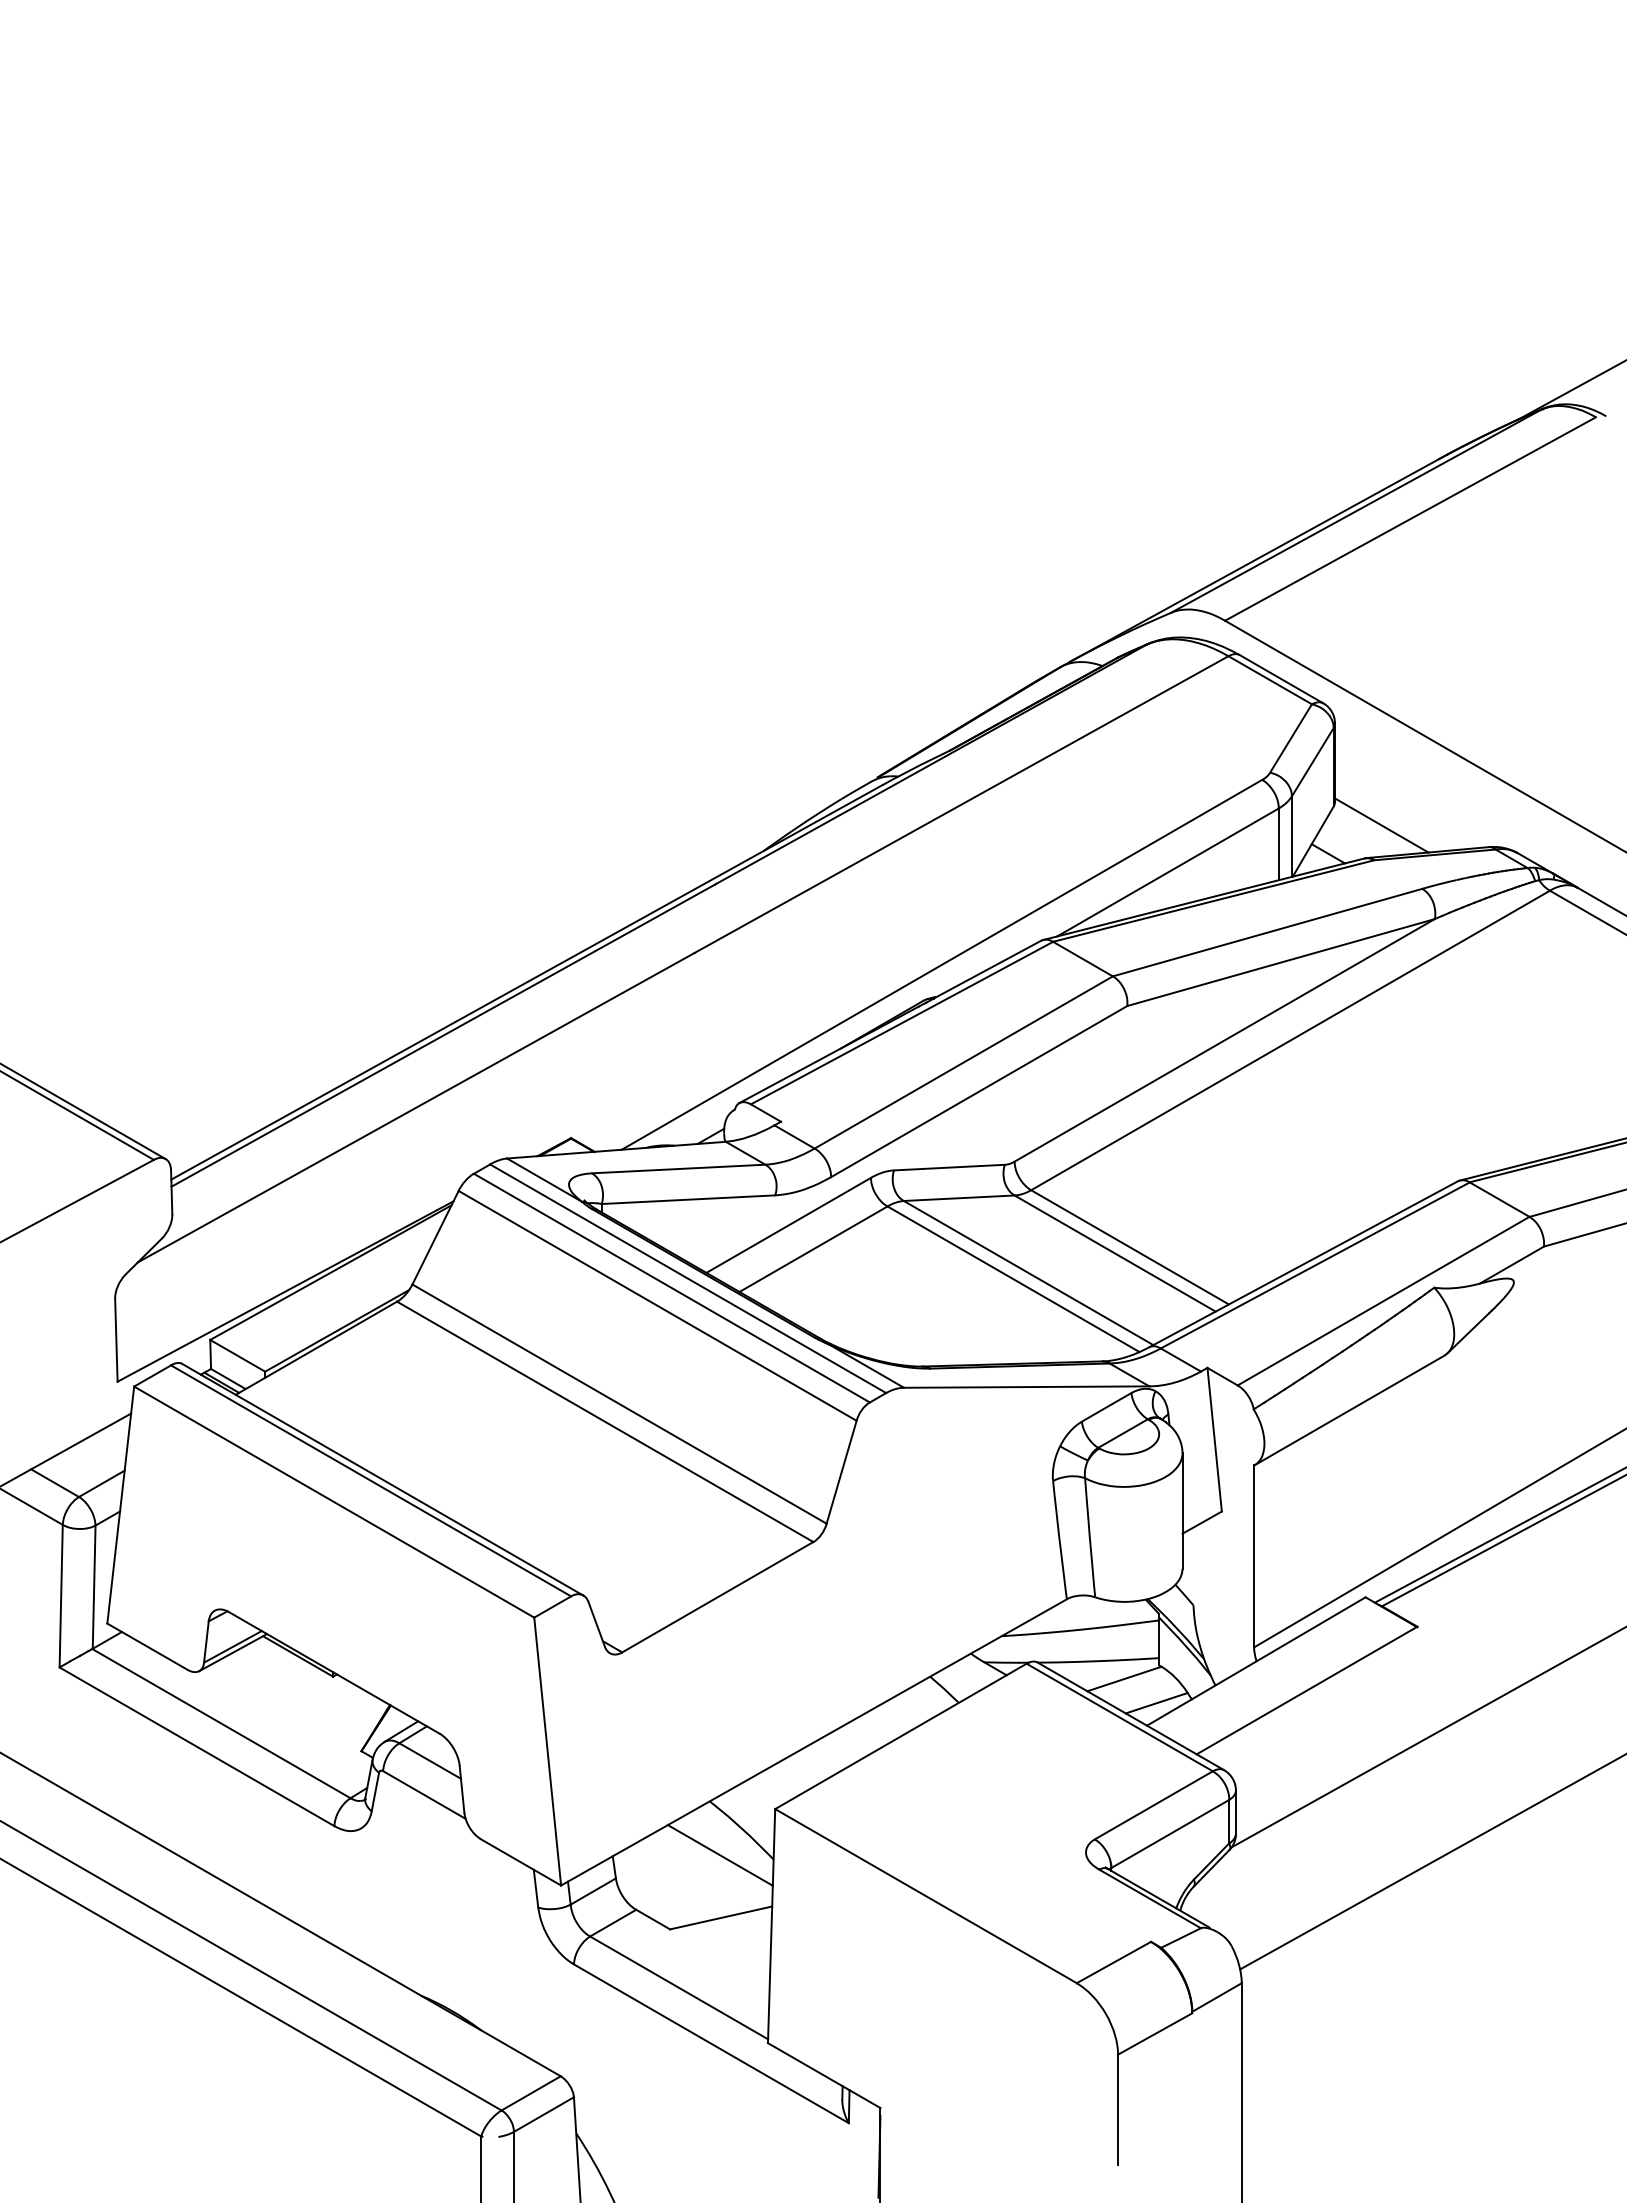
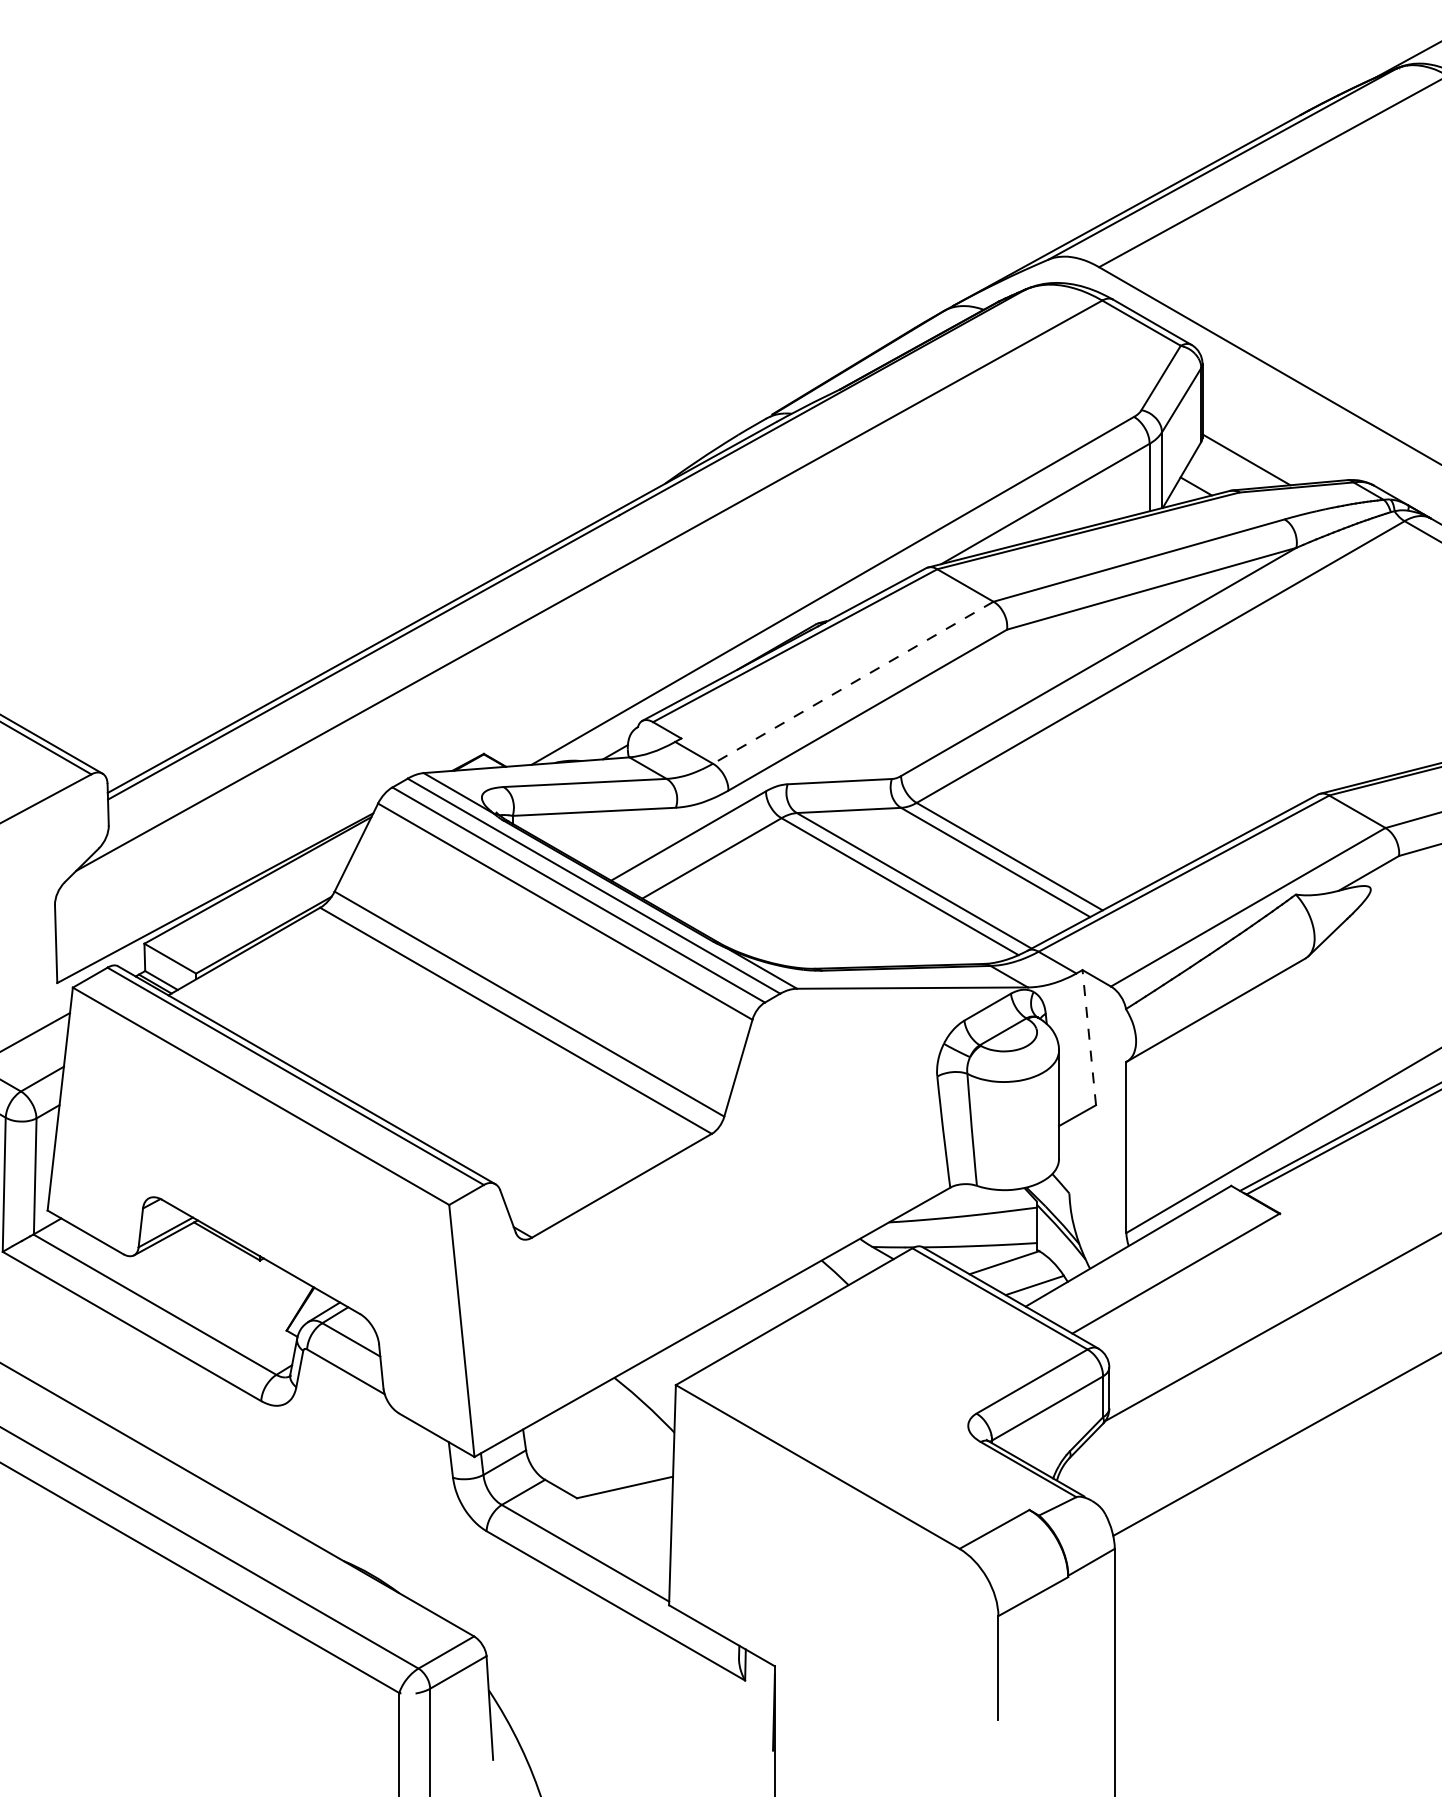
line: (963, 1062) -> (853, 682), solid -> dashed
line: (1214, 1439) -> (1089, 1037), solid -> dashed
line: (719, 1855) -> (623, 1428), removed

